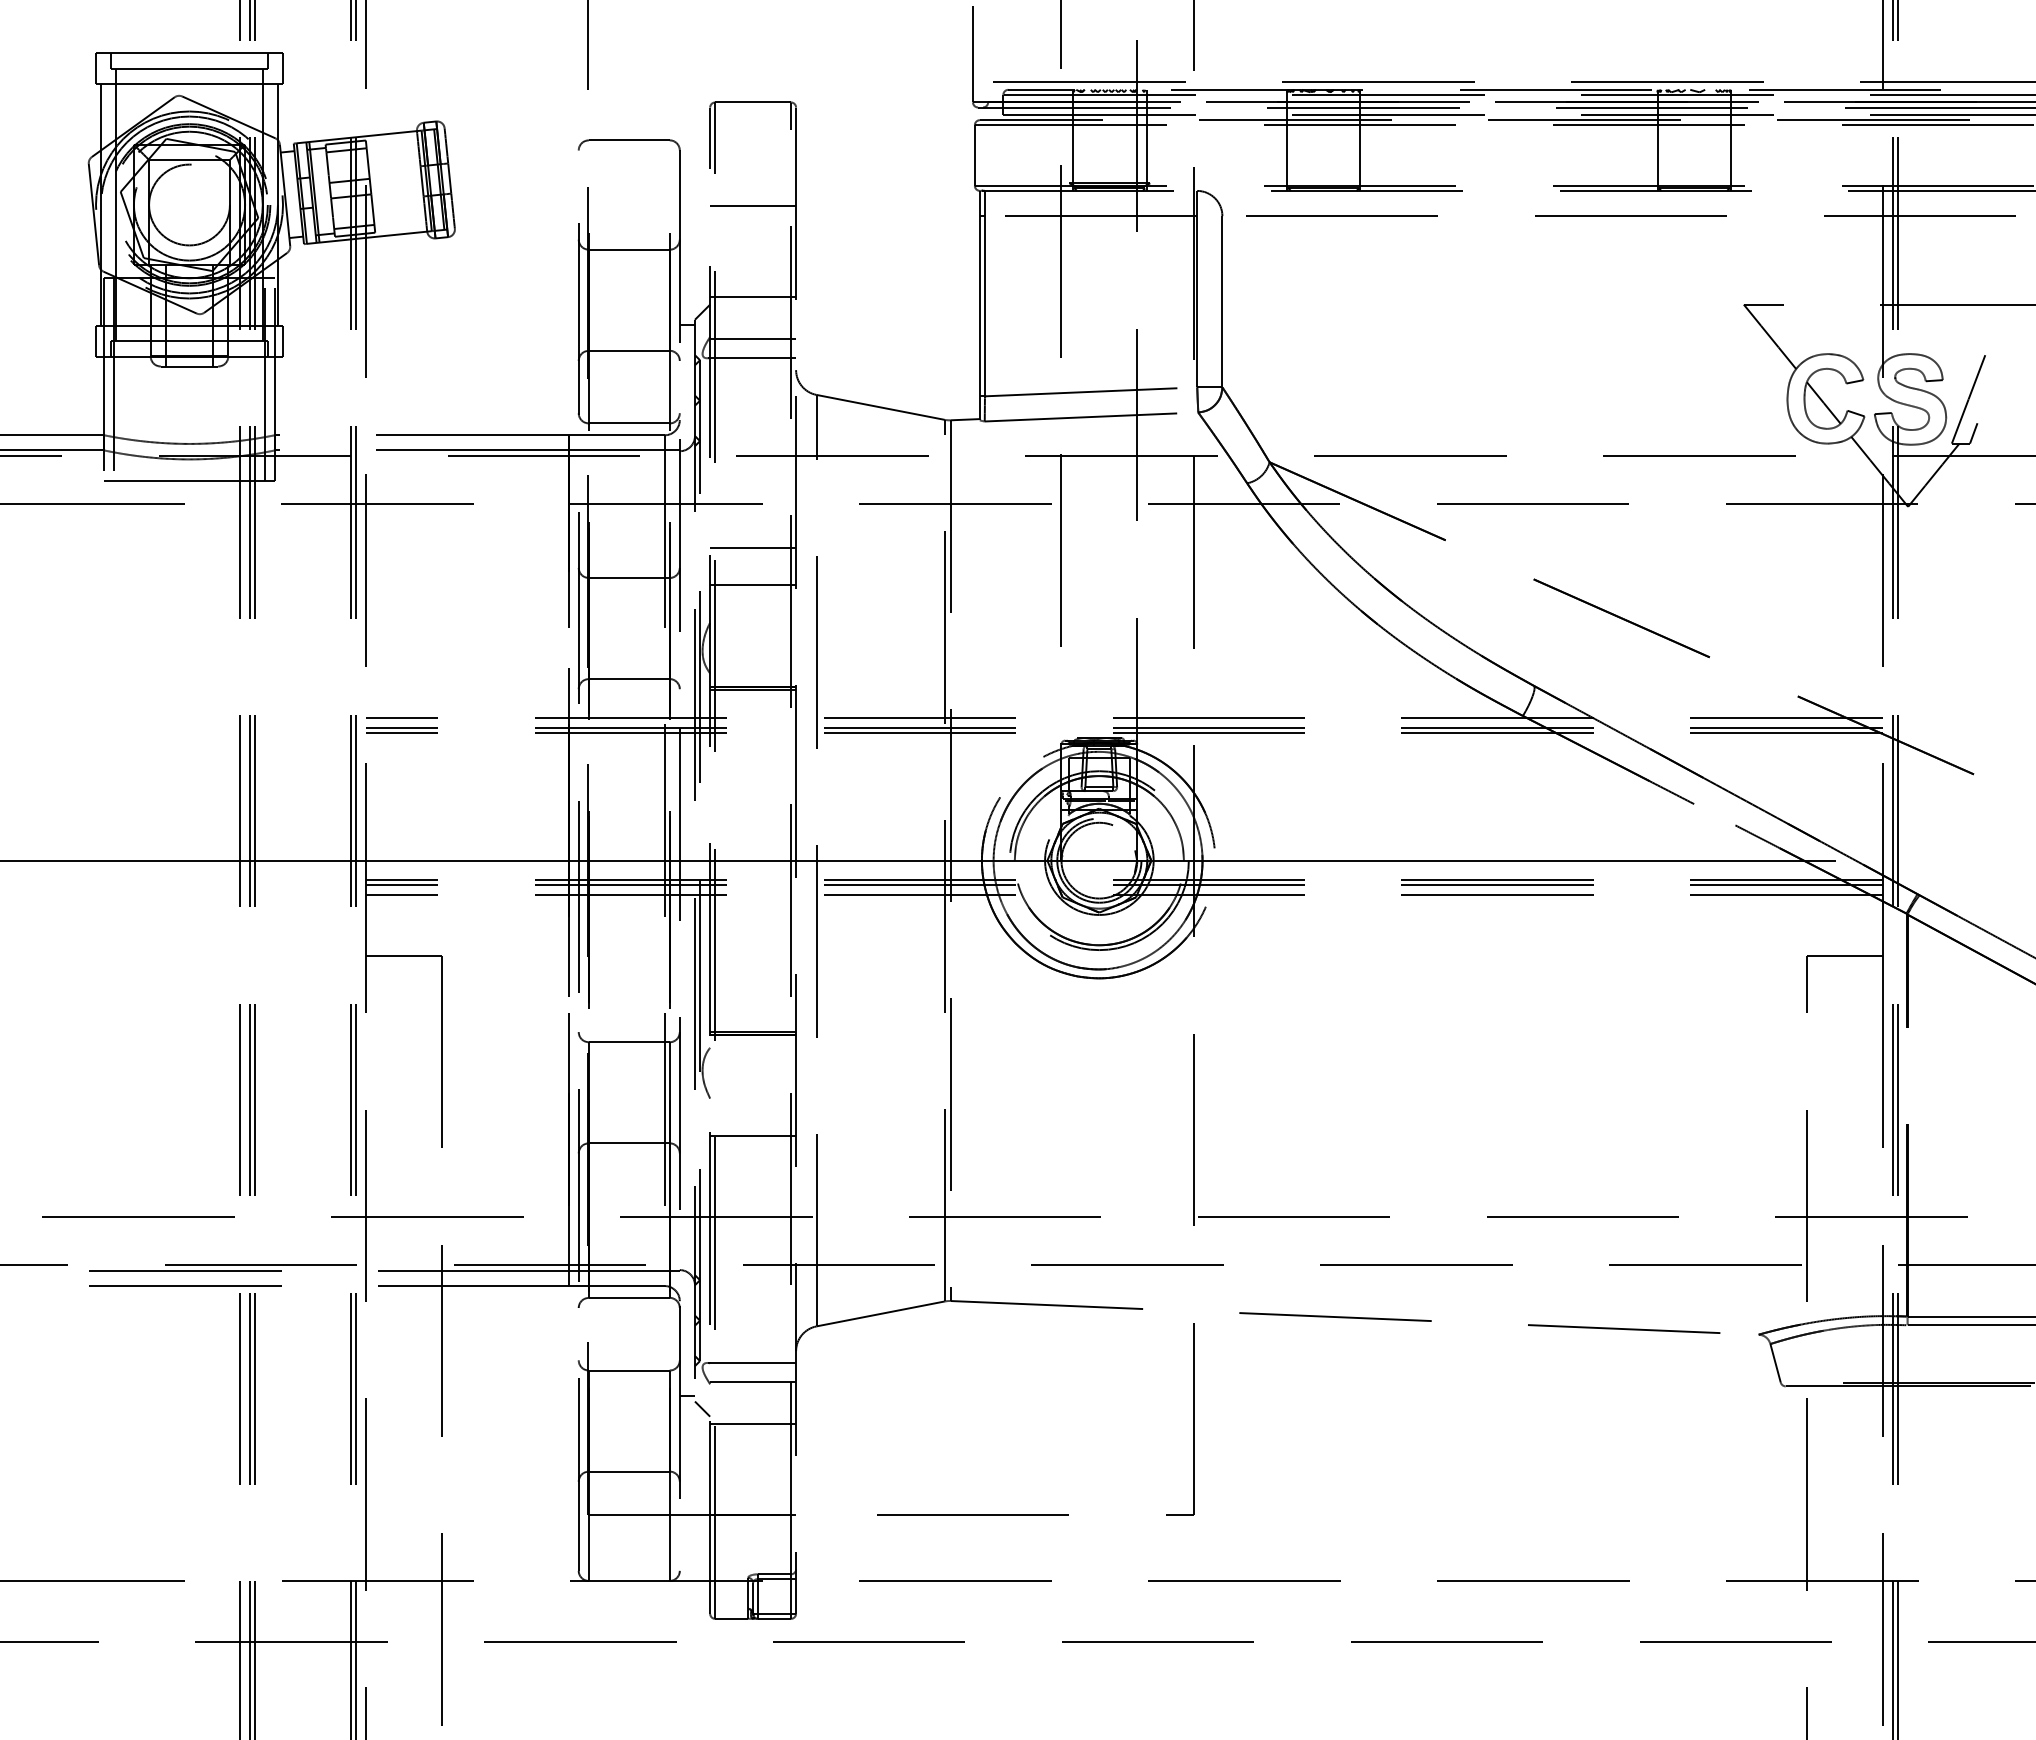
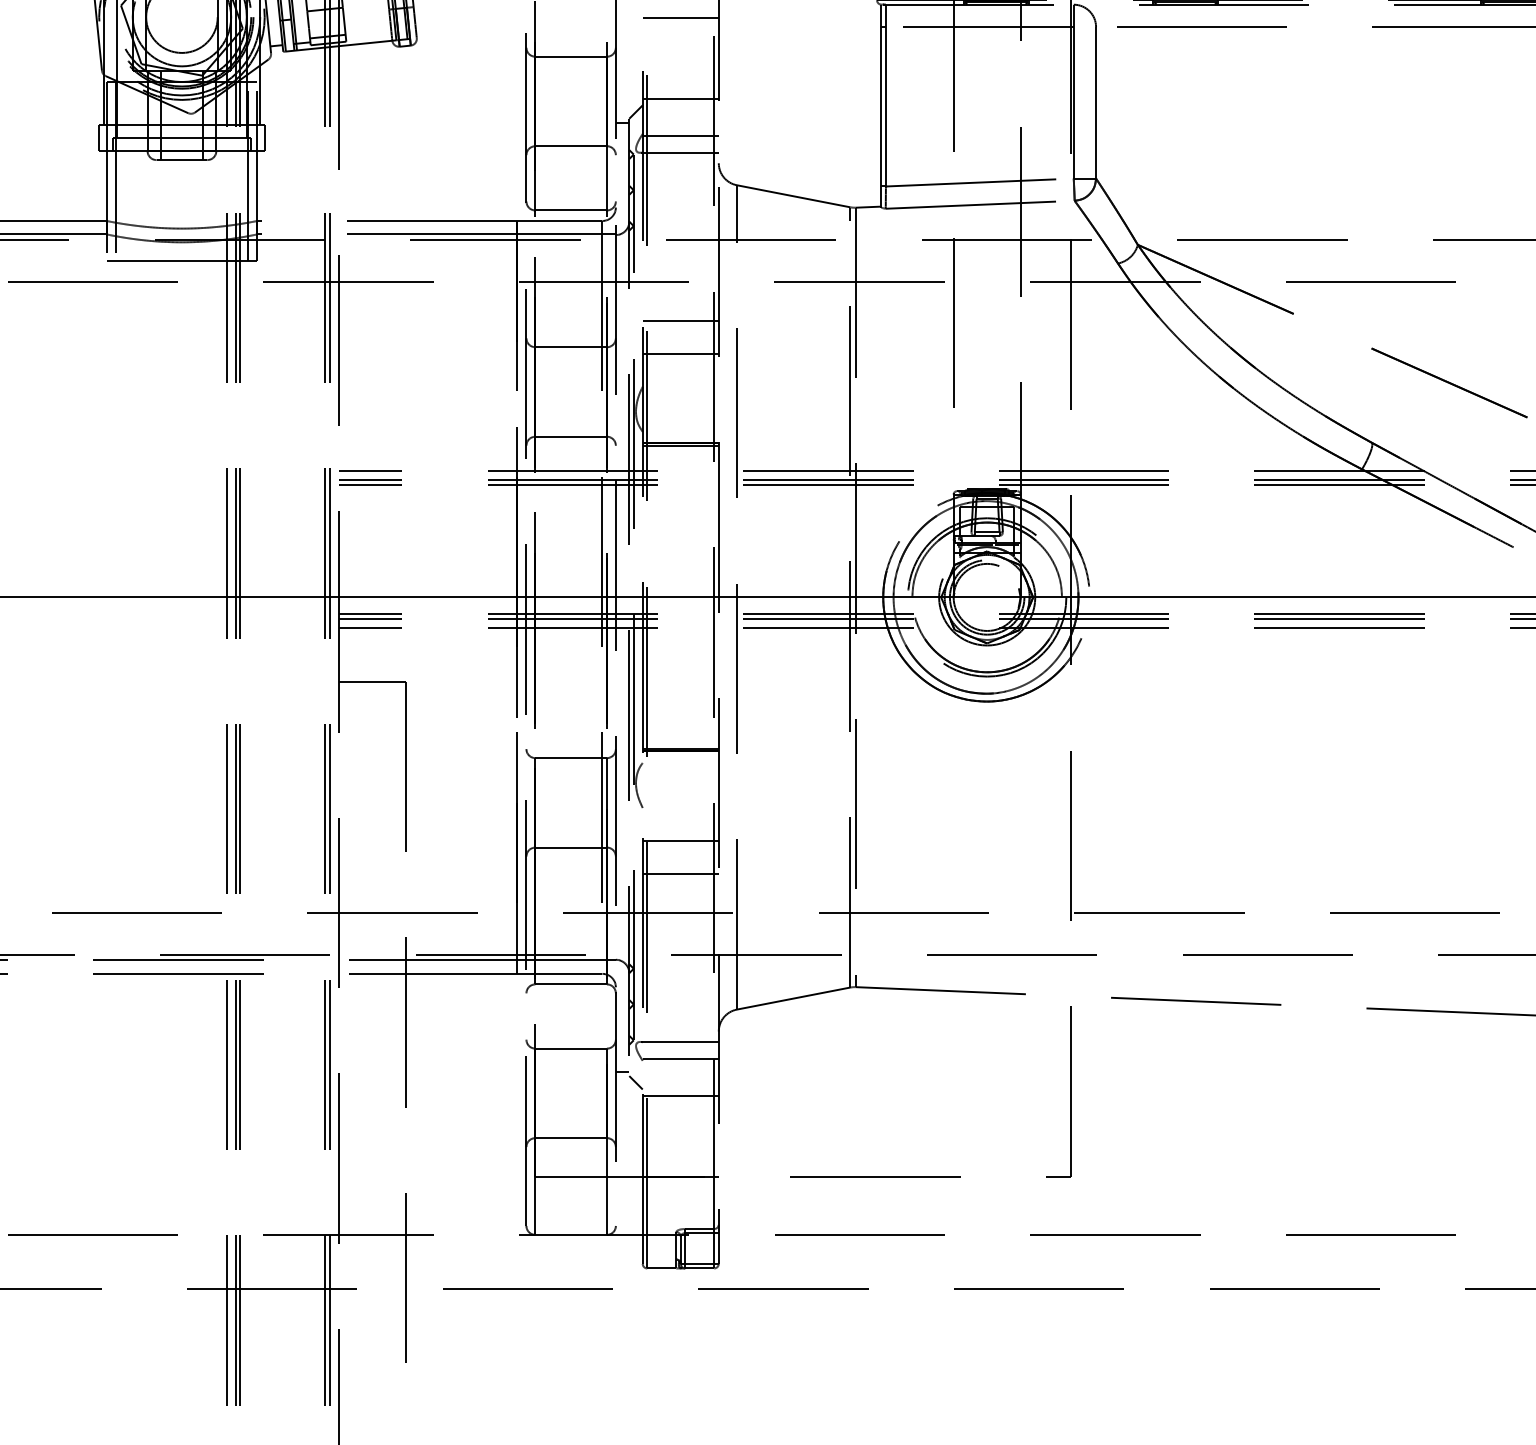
line: (753, 1173) -> (681, 874), added

